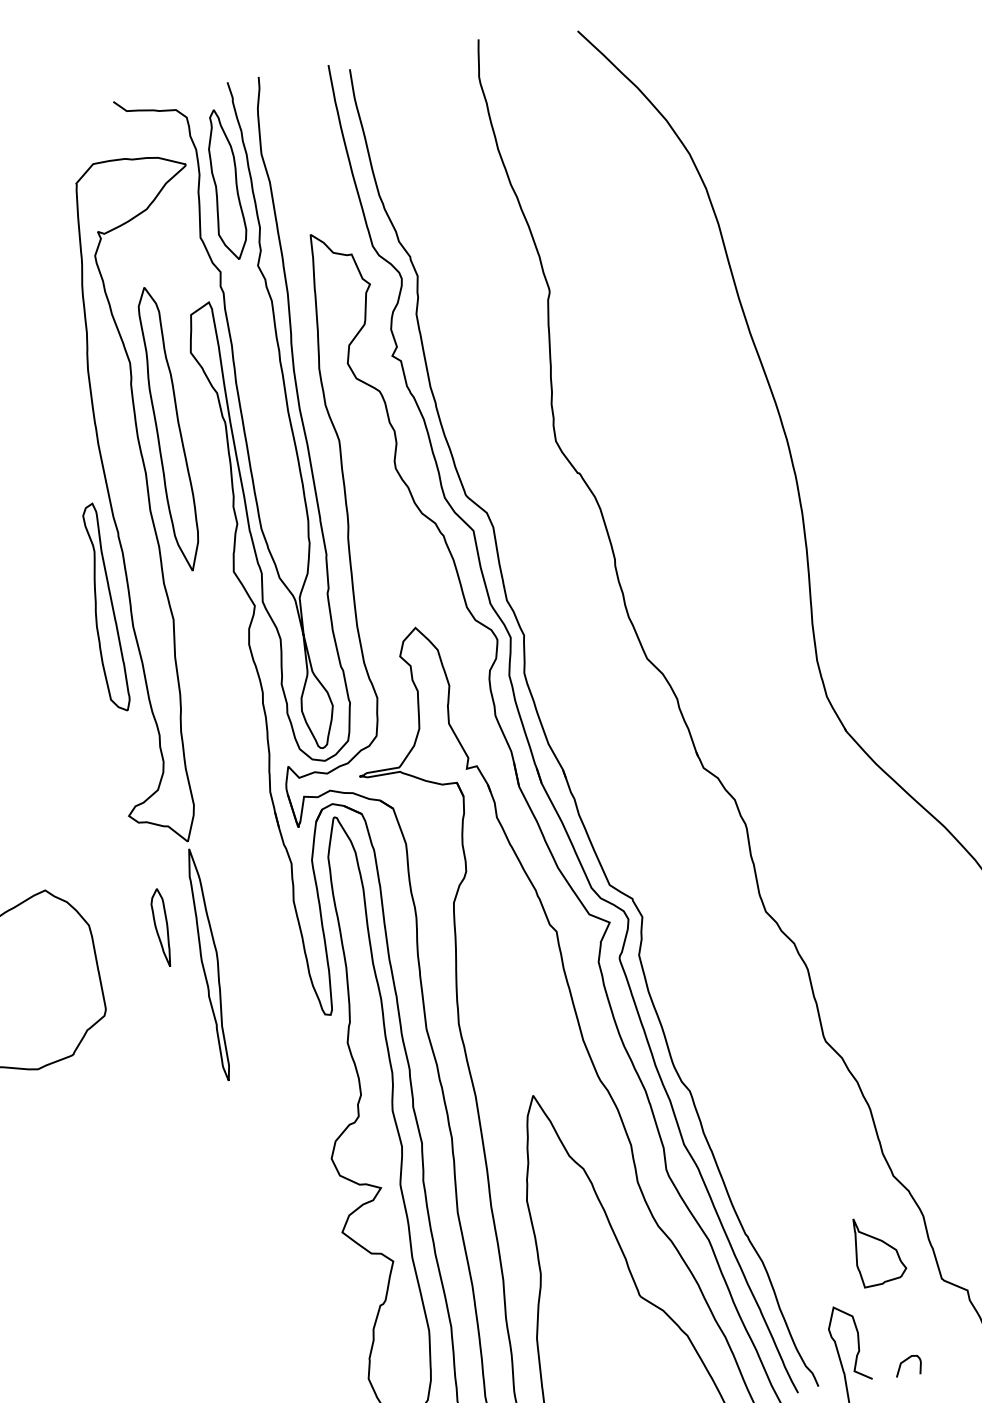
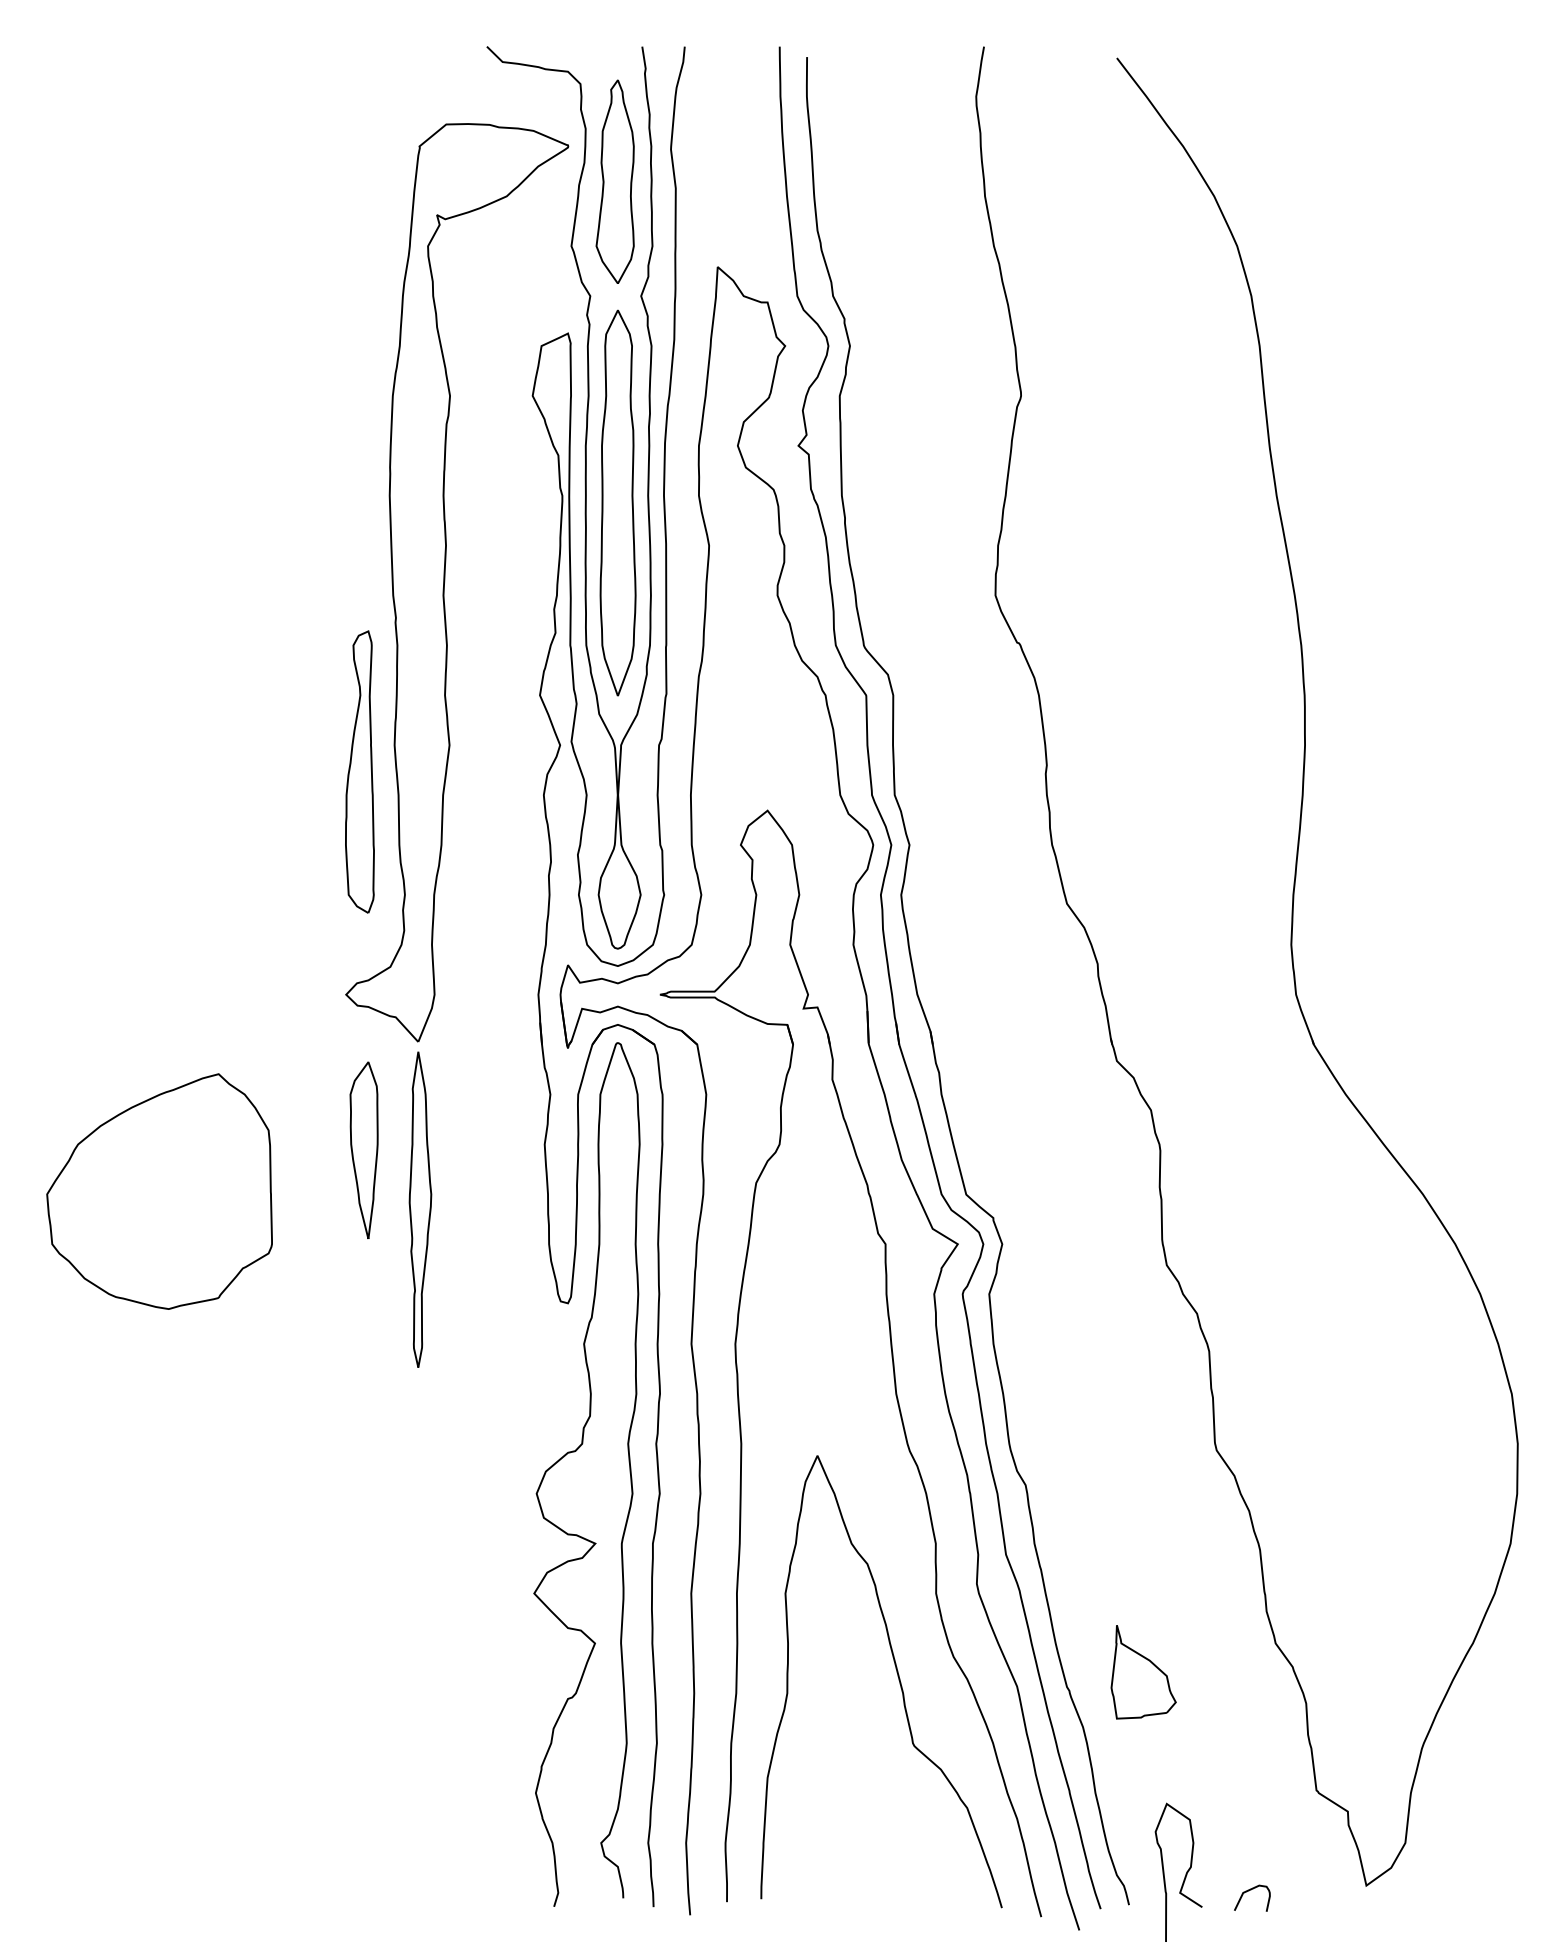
part: (168, 428) -> (617, 502), moved
part: (103, 607) -> (359, 771), moved
part: (161, 927) -> (363, 1149), size x1.67
part: (878, 1250) -> (1143, 1672), moved

